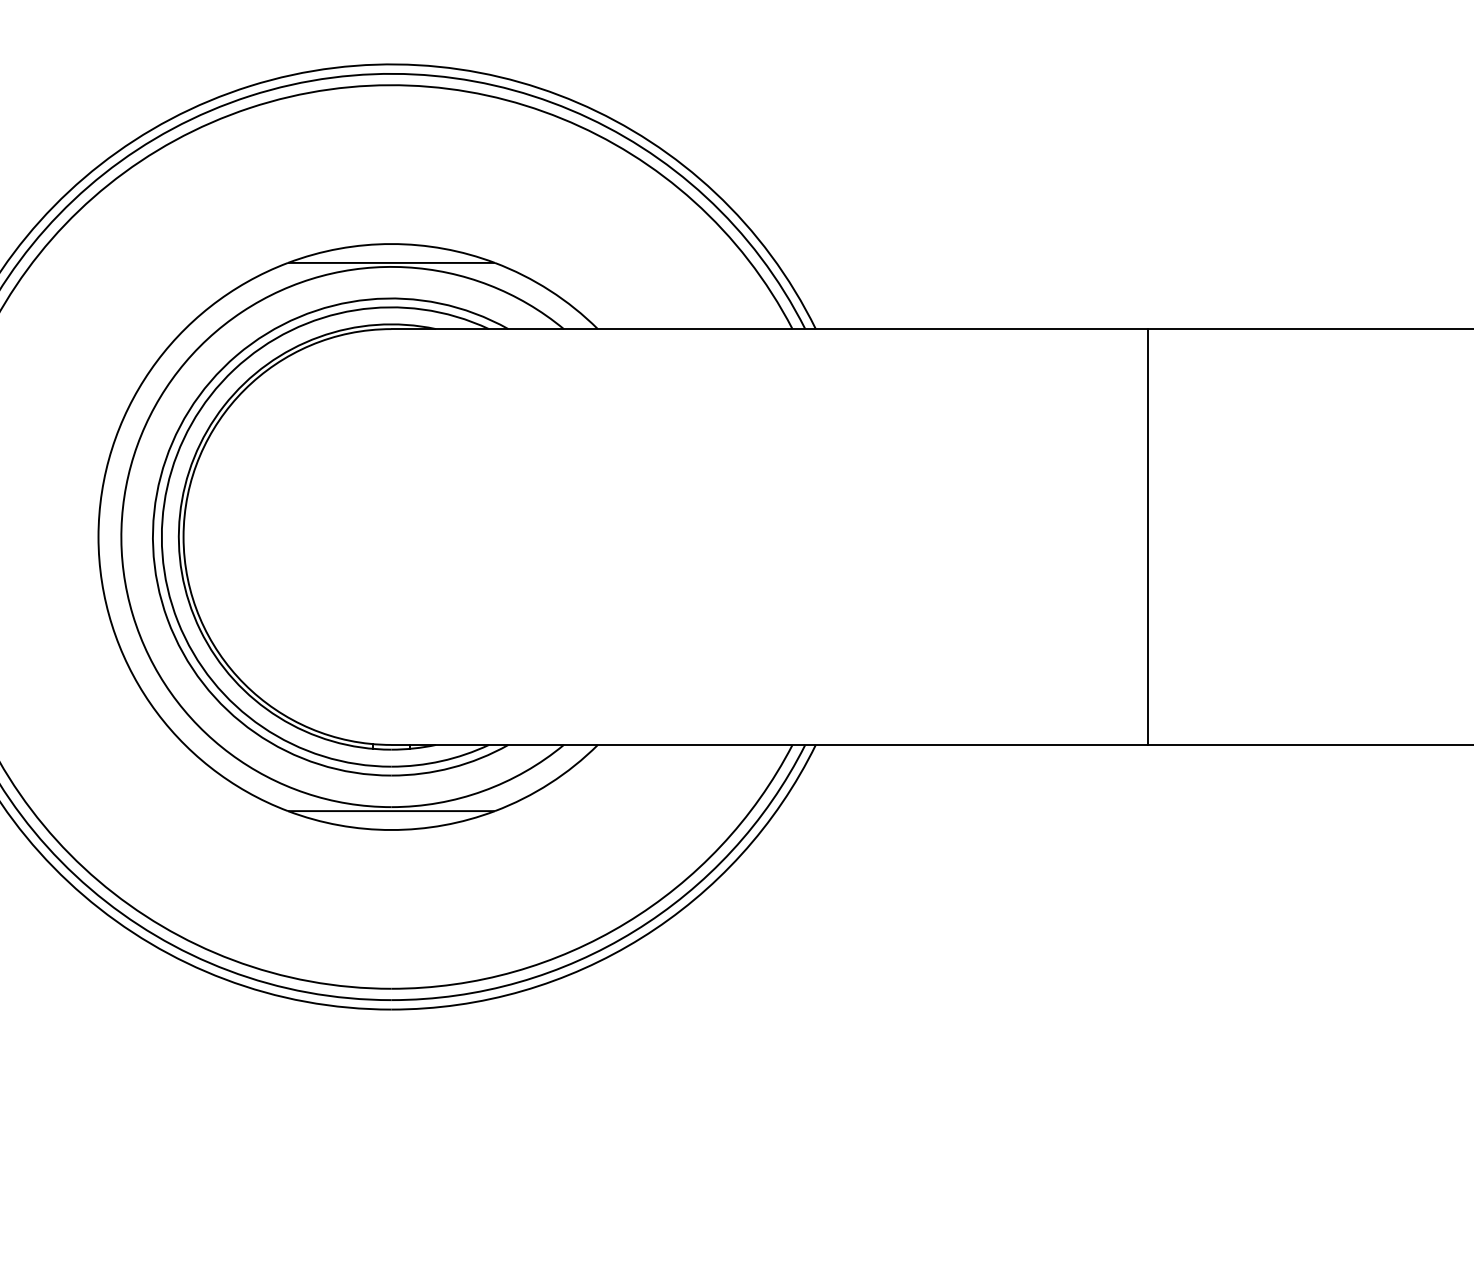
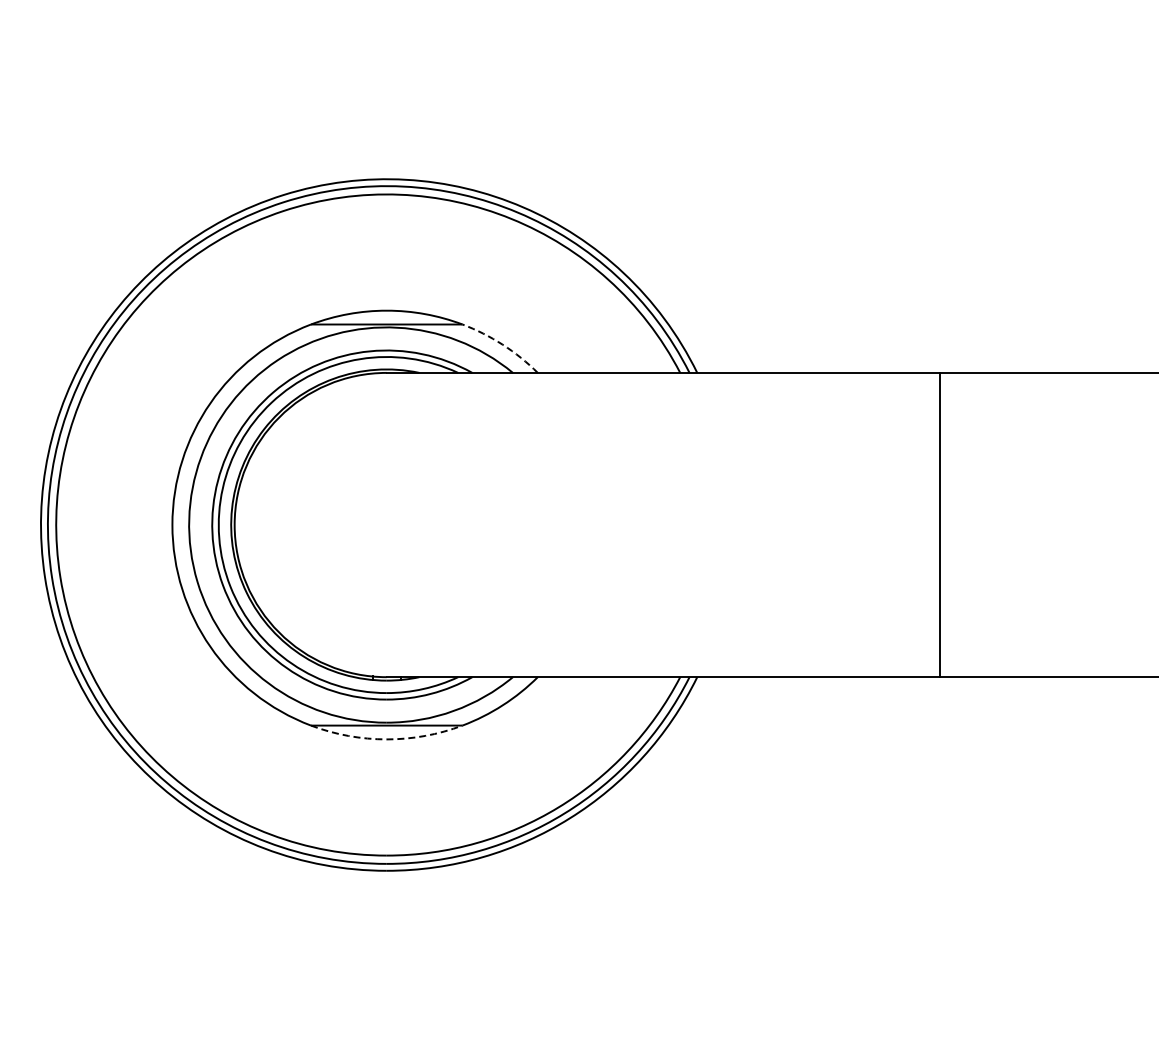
arc: (549, 290) -> (502, 344), solid -> dashed
arc: (391, 830) -> (386, 739), solid -> dashed

